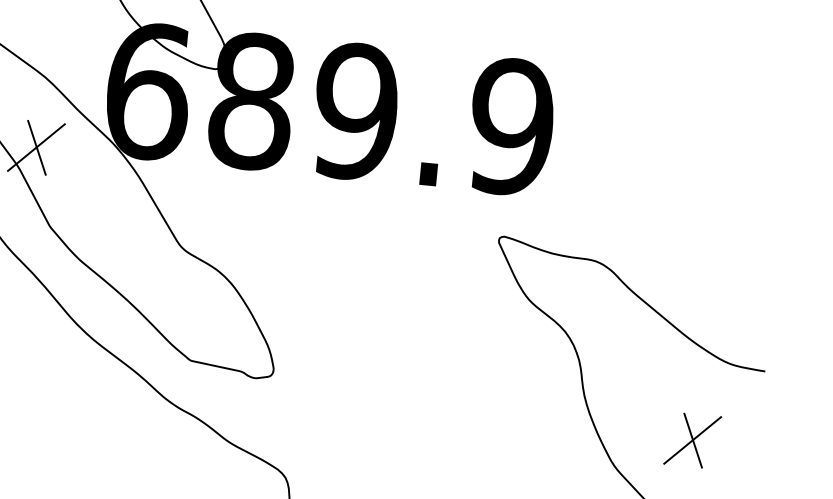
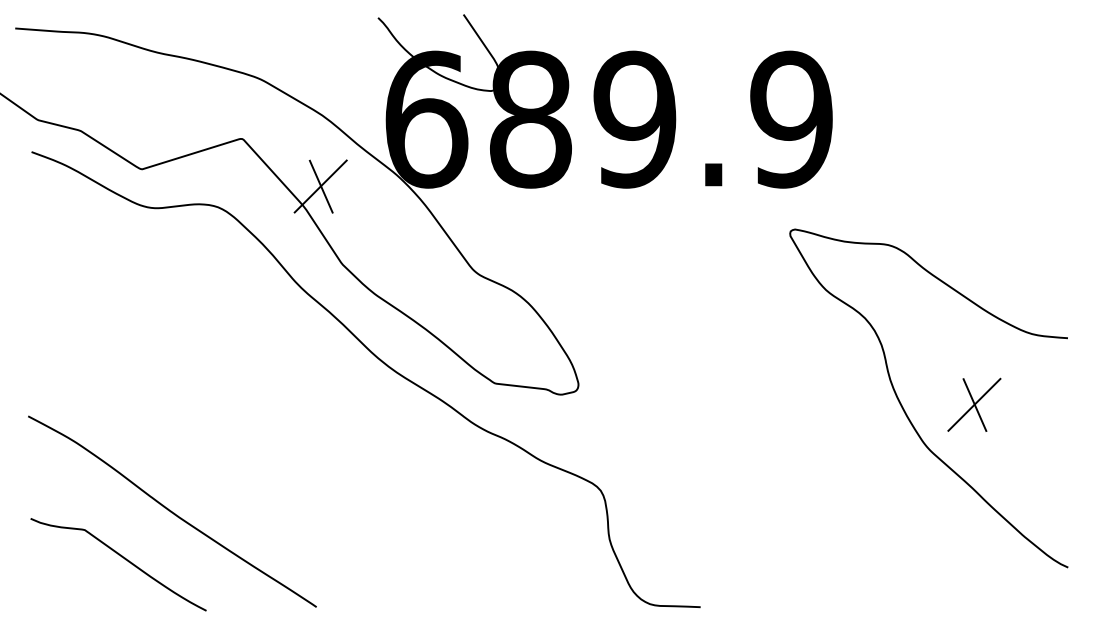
part: (692, 440) -> (974, 404), moved

